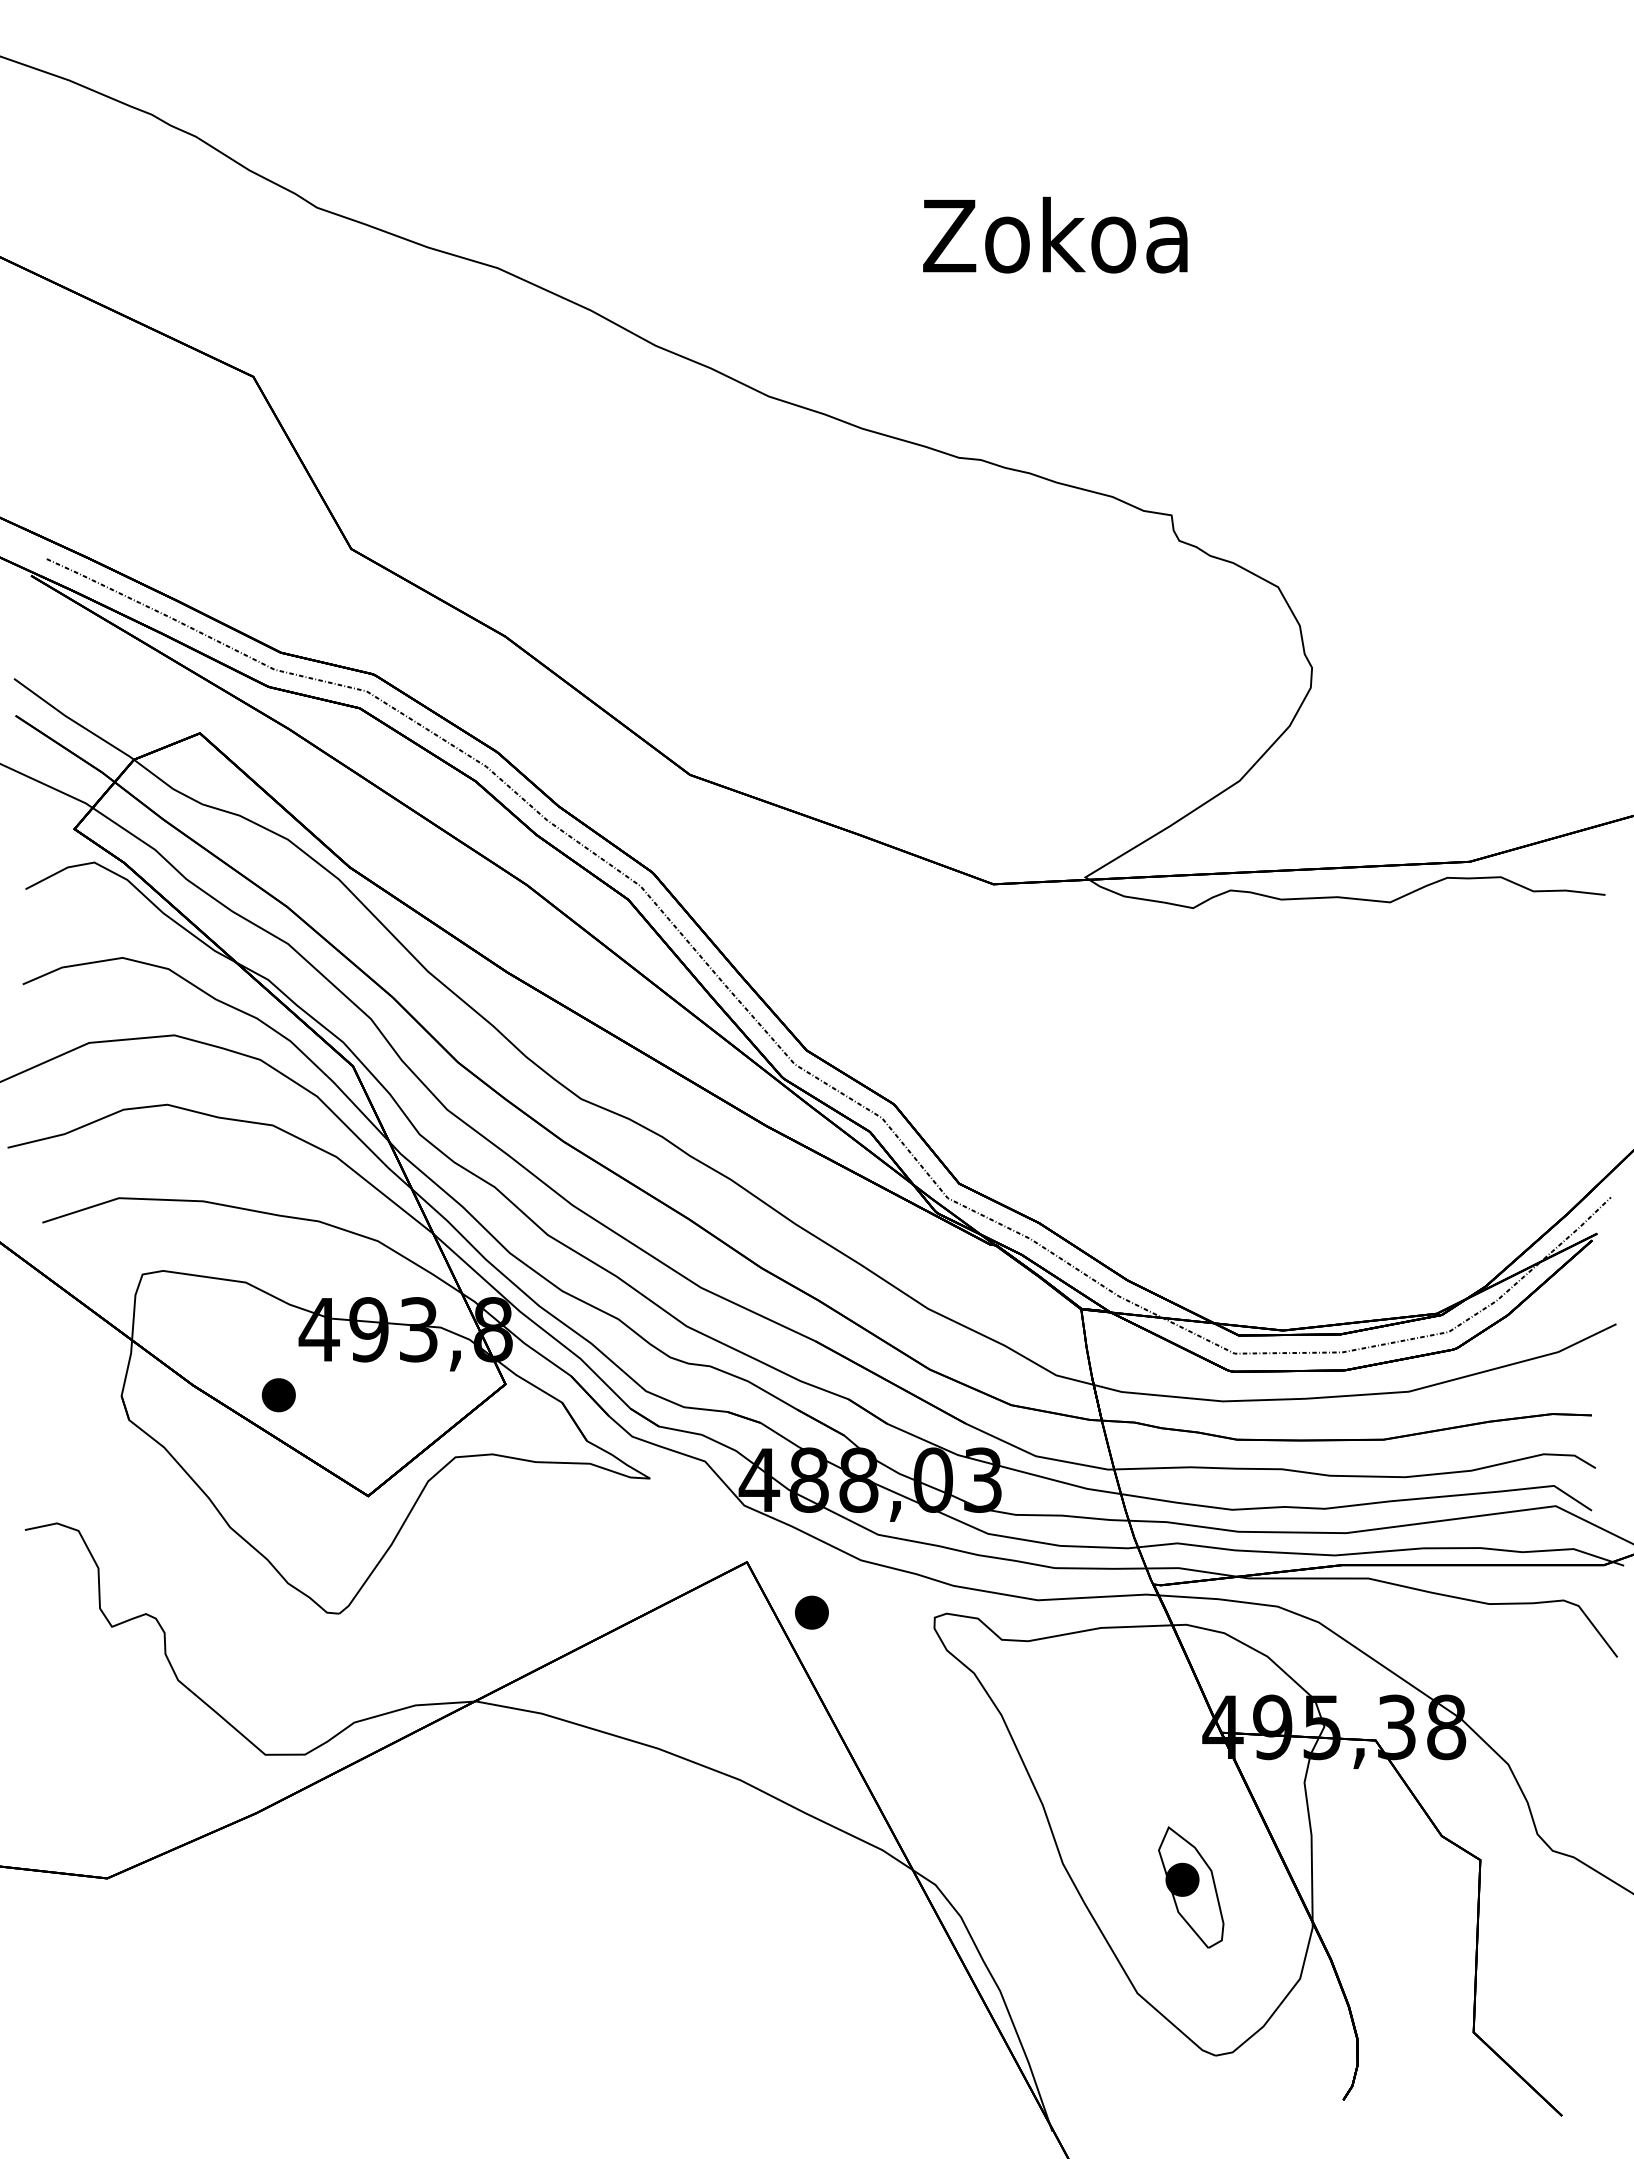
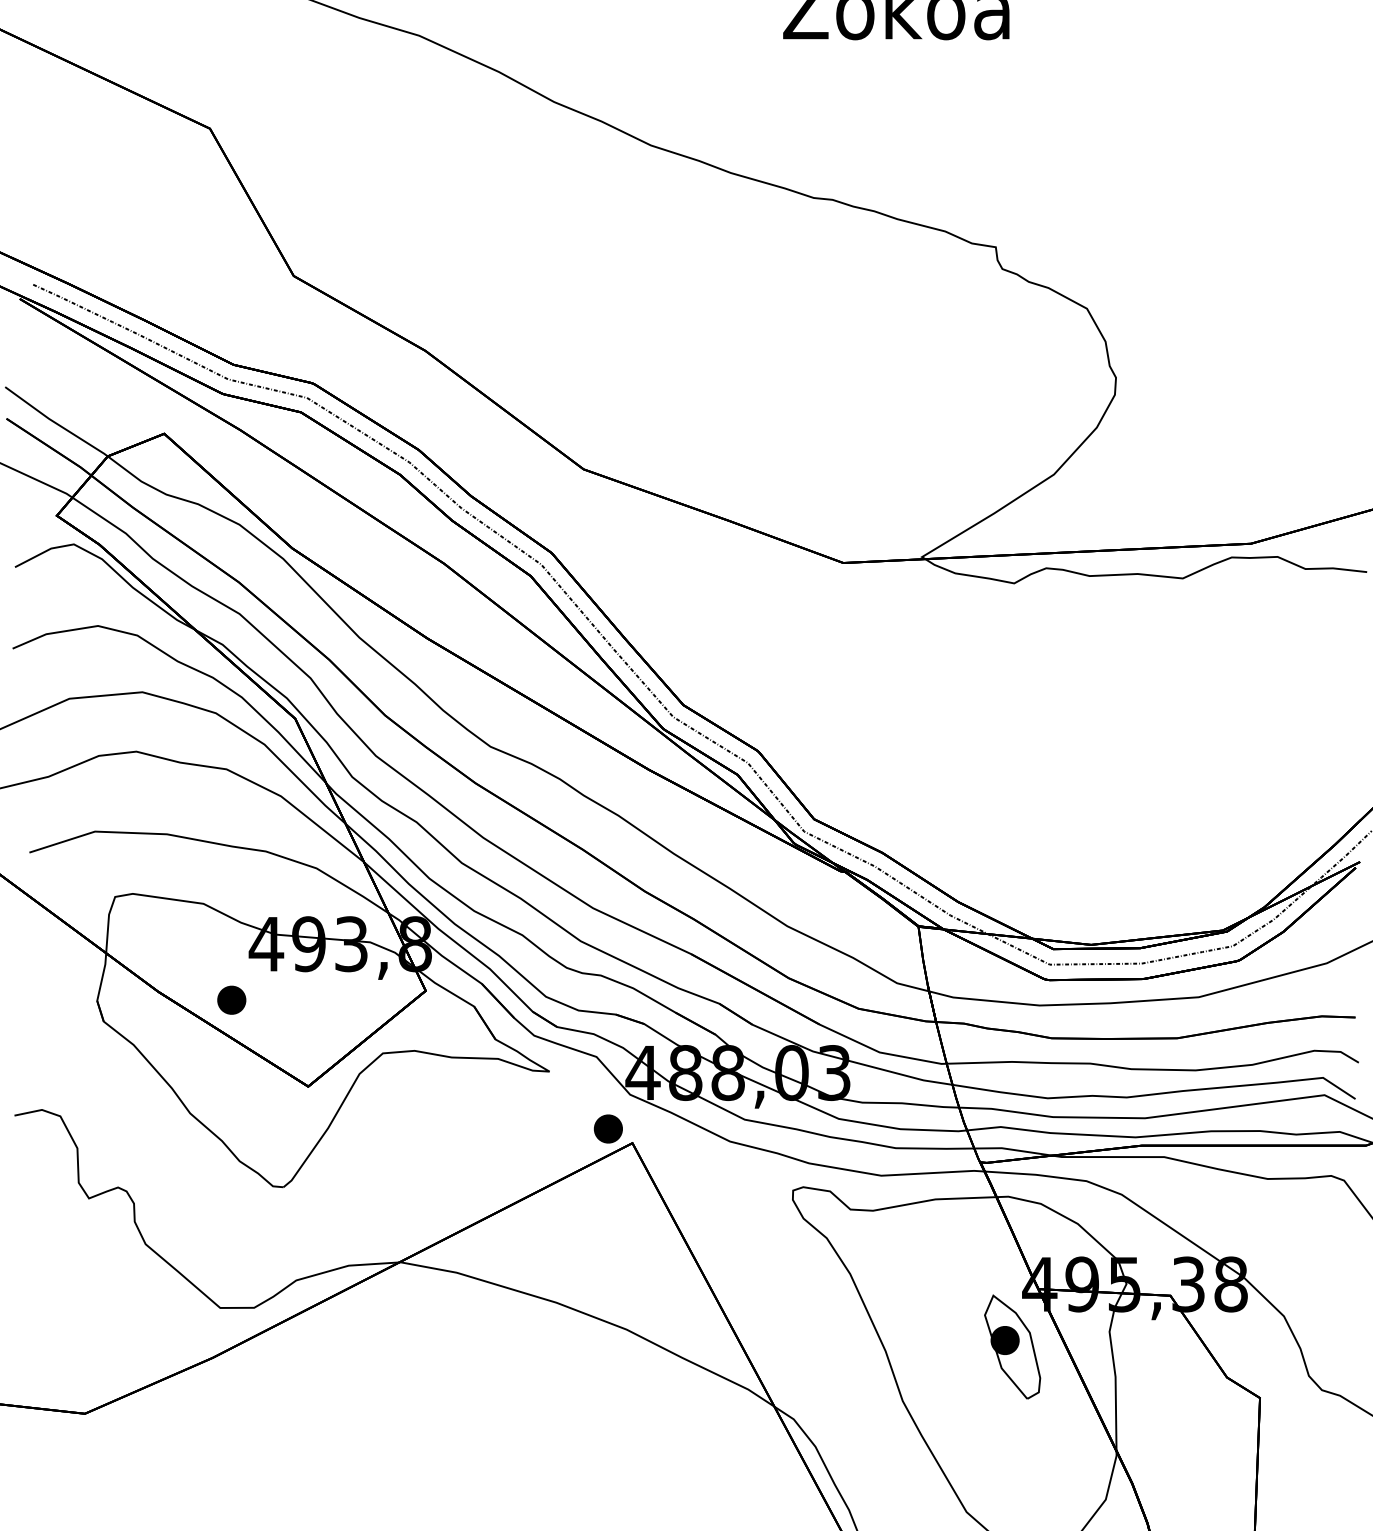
part: (811, 1612) -> (608, 1128), moved
part: (1191, 1887) -> (1012, 1347), moved

